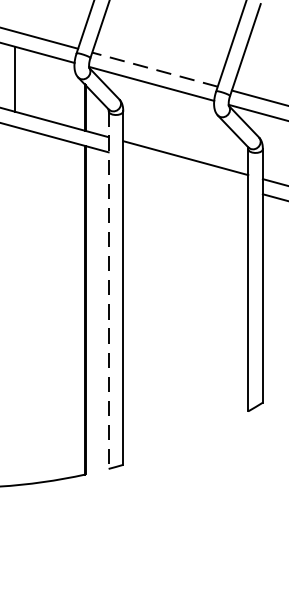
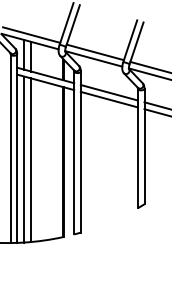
line: (155, 69) -> (95, 52), dashed -> solid
line: (183, 172) -> (108, 99), added
line: (109, 289) -> (74, 152), dashed -> solid
line: (15, 306) -> (31, 160), added

